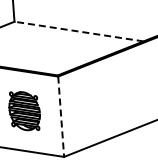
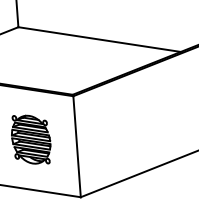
line: (78, 31) -> (98, 39), dashed -> solid
line: (61, 117) -> (77, 147), dashed -> solid

